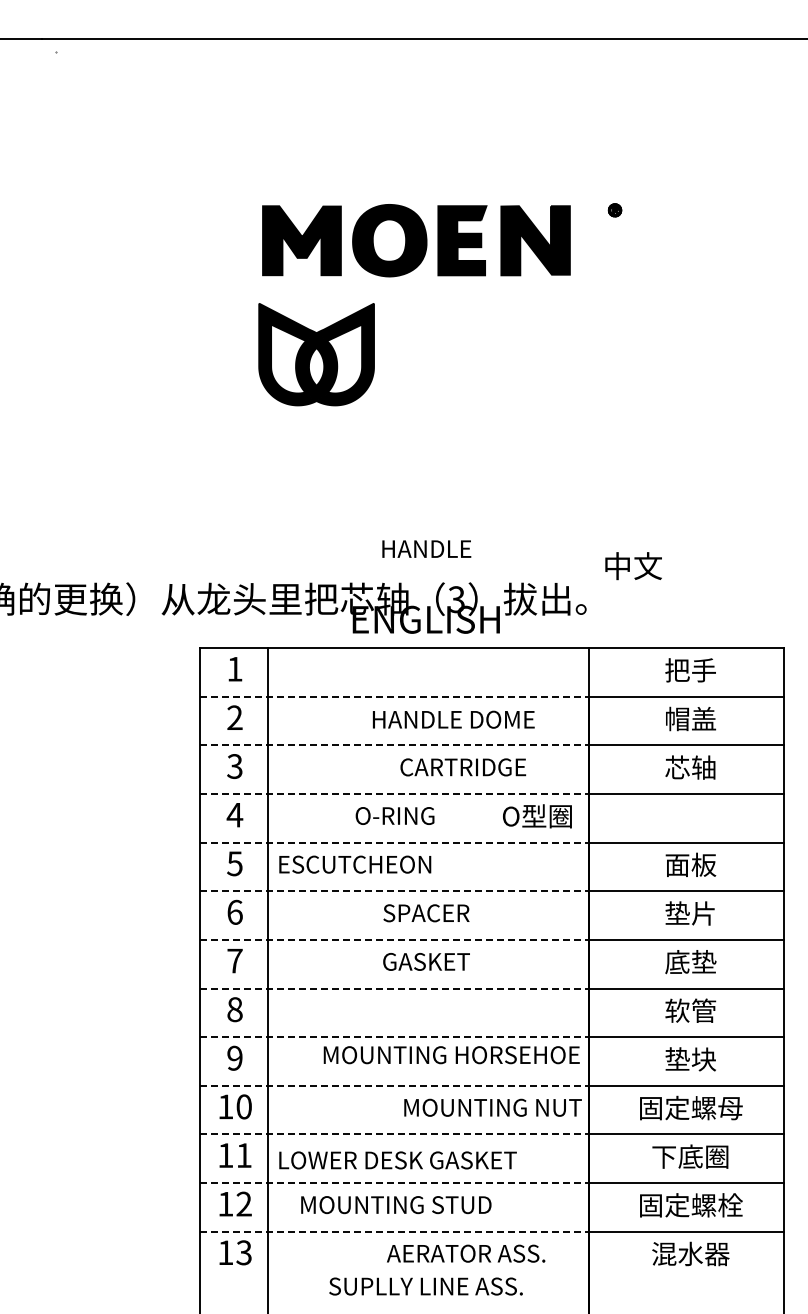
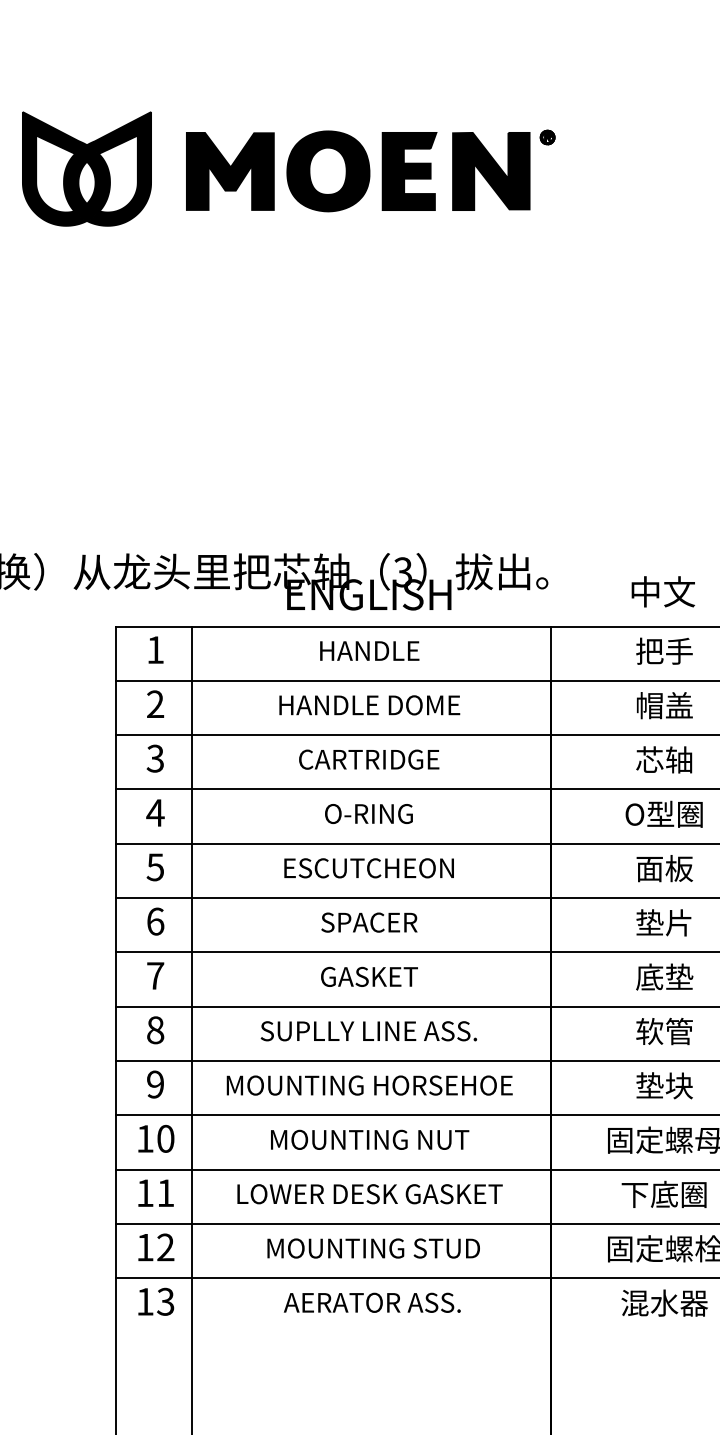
part: (614, 210) -> (547, 137), moved
part: (316, 354) -> (86, 168), moved
text: (426, 548) -> (369, 650), moved
text: (633, 566) -> (663, 592), moved
line: (394, 696) -> (333, 680), dashed -> solid
text: (453, 719) -> (369, 705), moved
line: (394, 745) -> (333, 735), dashed -> solid
text: (463, 767) -> (369, 759), moved
line: (394, 794) -> (333, 789), dashed -> solid
text: (394, 815) -> (368, 813), moved
text: (537, 816) -> (664, 814), moved
line: (394, 842) -> (333, 843), dashed -> solid
text: (355, 864) -> (369, 868), moved
line: (394, 891) -> (333, 898), dashed -> solid
line: (394, 939) -> (333, 951), dashed -> solid
line: (394, 988) -> (333, 1006), dashed -> solid
line: (394, 1037) -> (333, 1061), dashed -> solid
text: (451, 1055) -> (369, 1085), moved
line: (394, 1085) -> (333, 1114), dashed -> solid
text: (492, 1107) -> (369, 1139), moved
line: (394, 1134) -> (333, 1169), dashed -> solid
text: (397, 1160) -> (369, 1194), moved
line: (394, 1183) -> (333, 1224), dashed -> solid
text: (396, 1205) -> (373, 1248), moved
line: (394, 1231) -> (333, 1278), dashed -> solid
text: (466, 1253) -> (372, 1302), moved
text: (425, 1286) -> (368, 1031), moved

